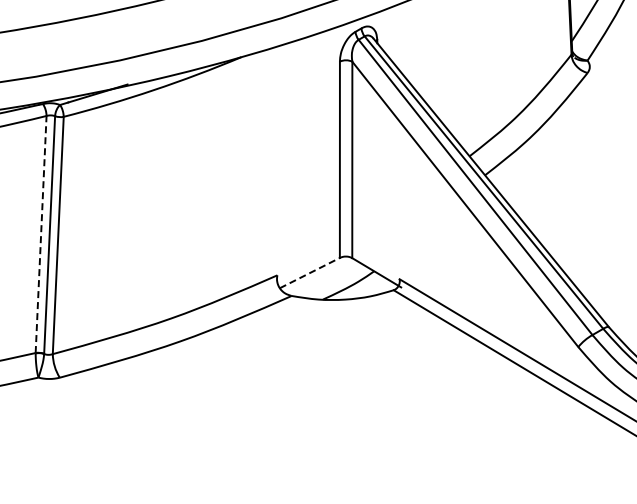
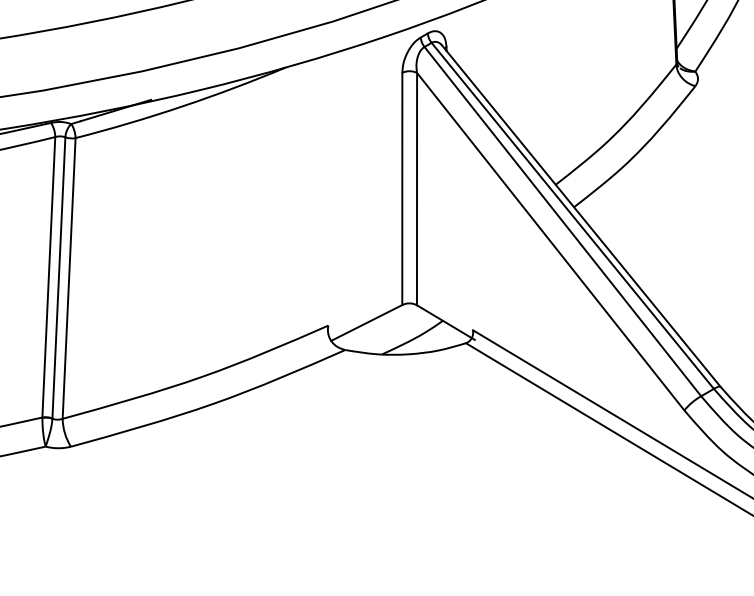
line: (41, 234) -> (49, 277), dashed -> solid
line: (309, 273) -> (366, 323), dashed -> solid

